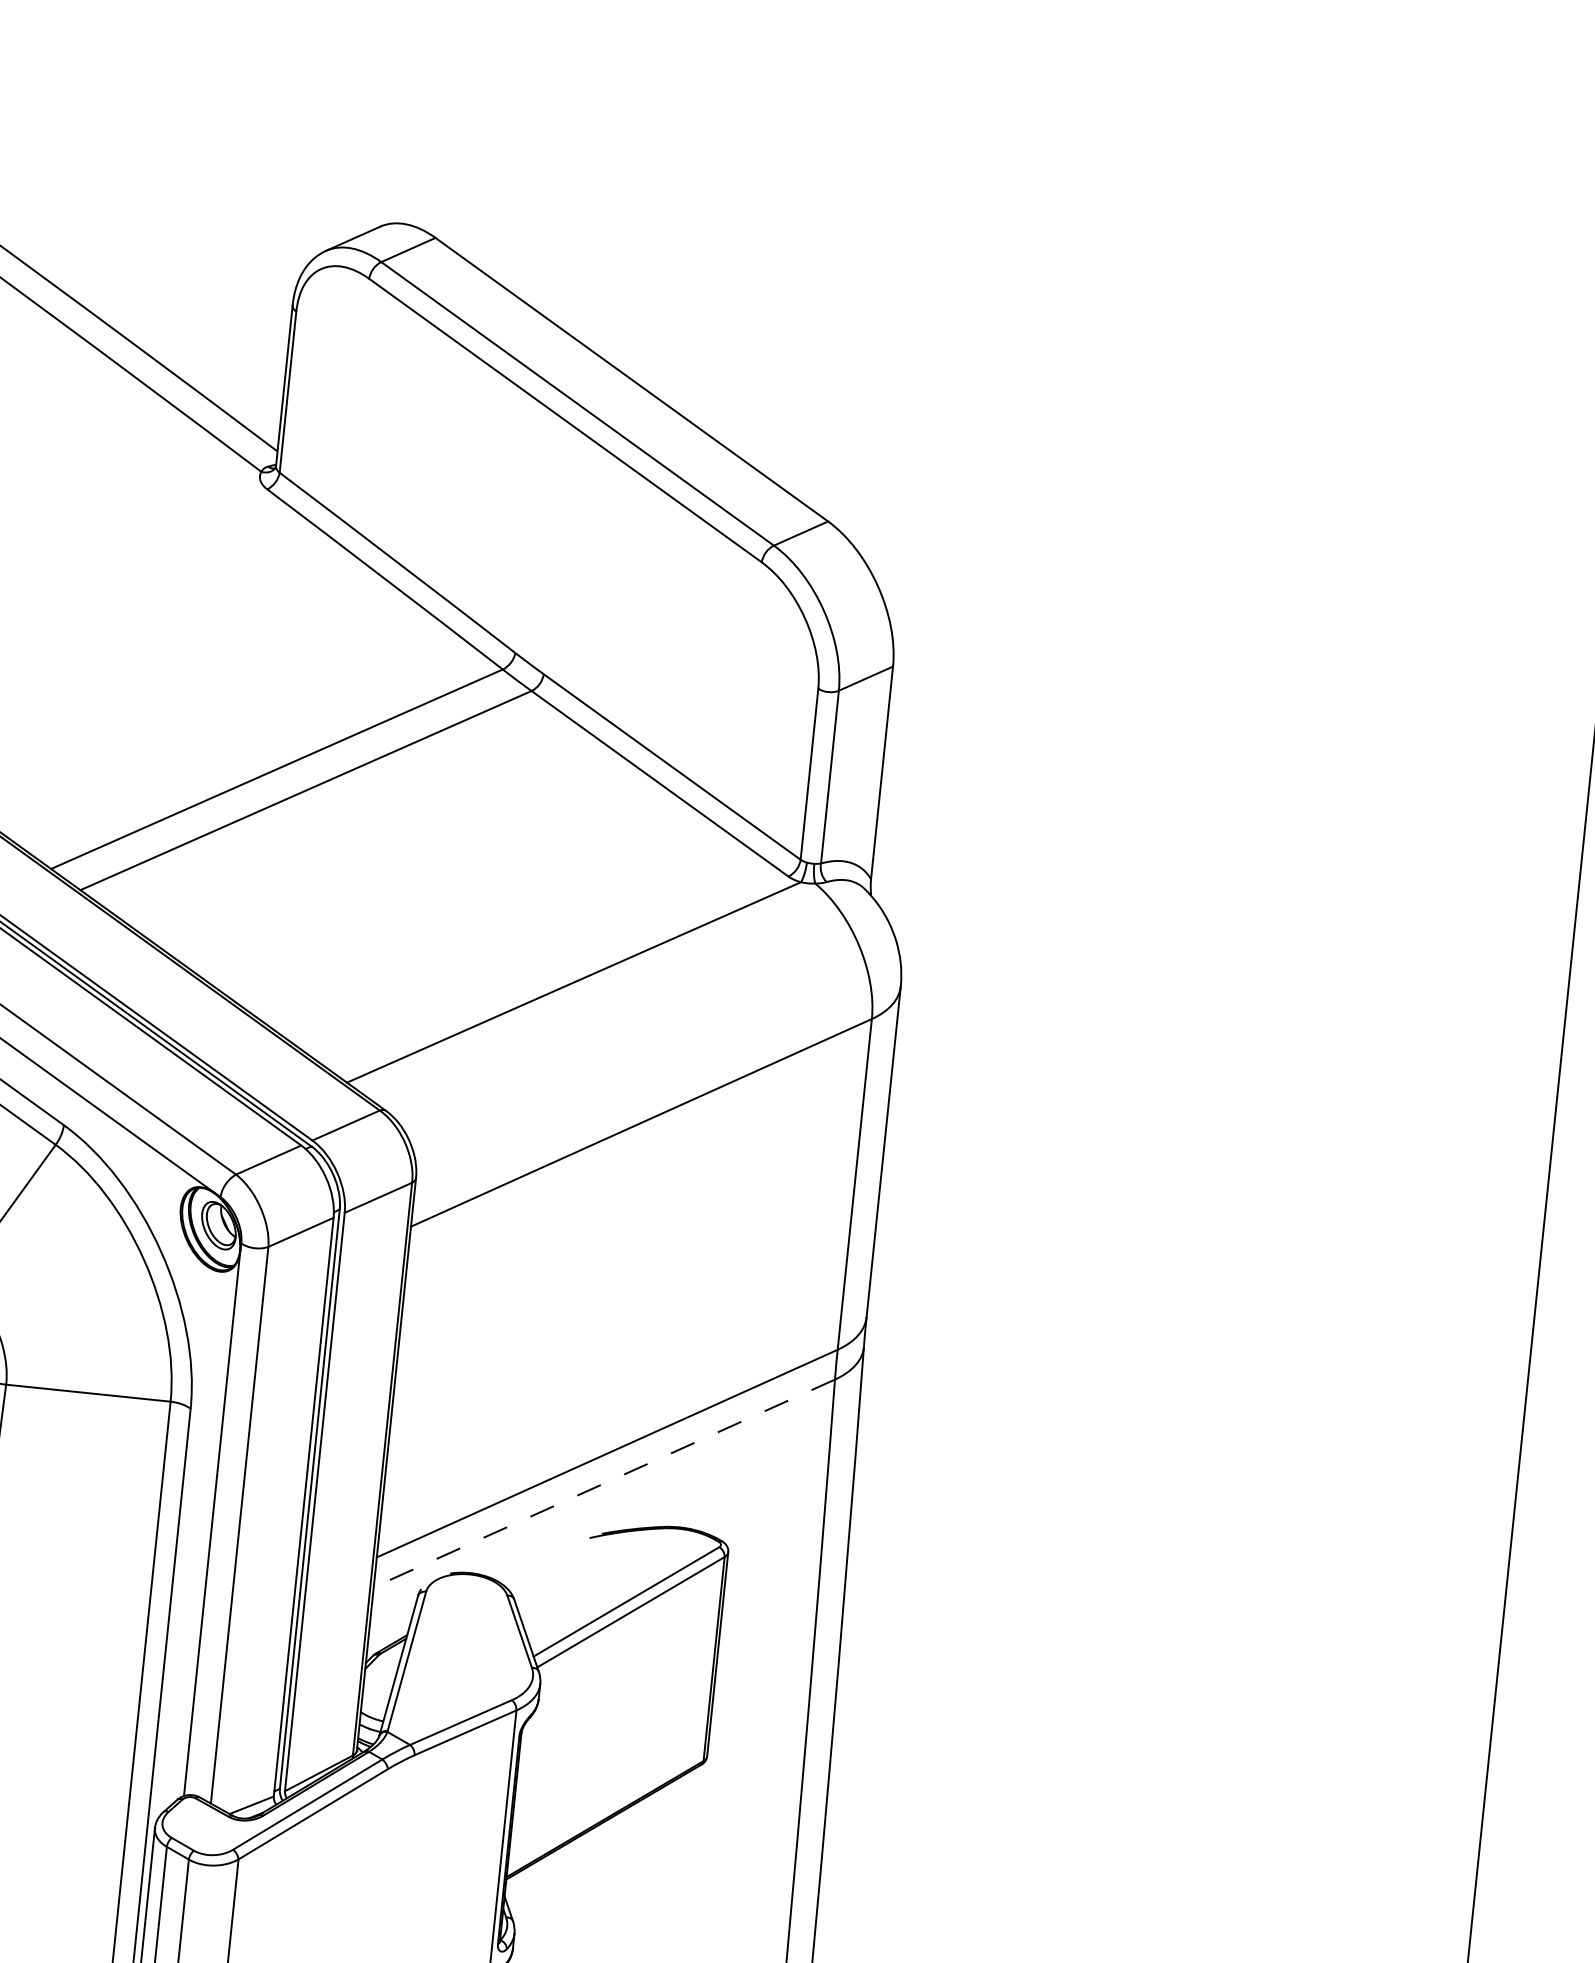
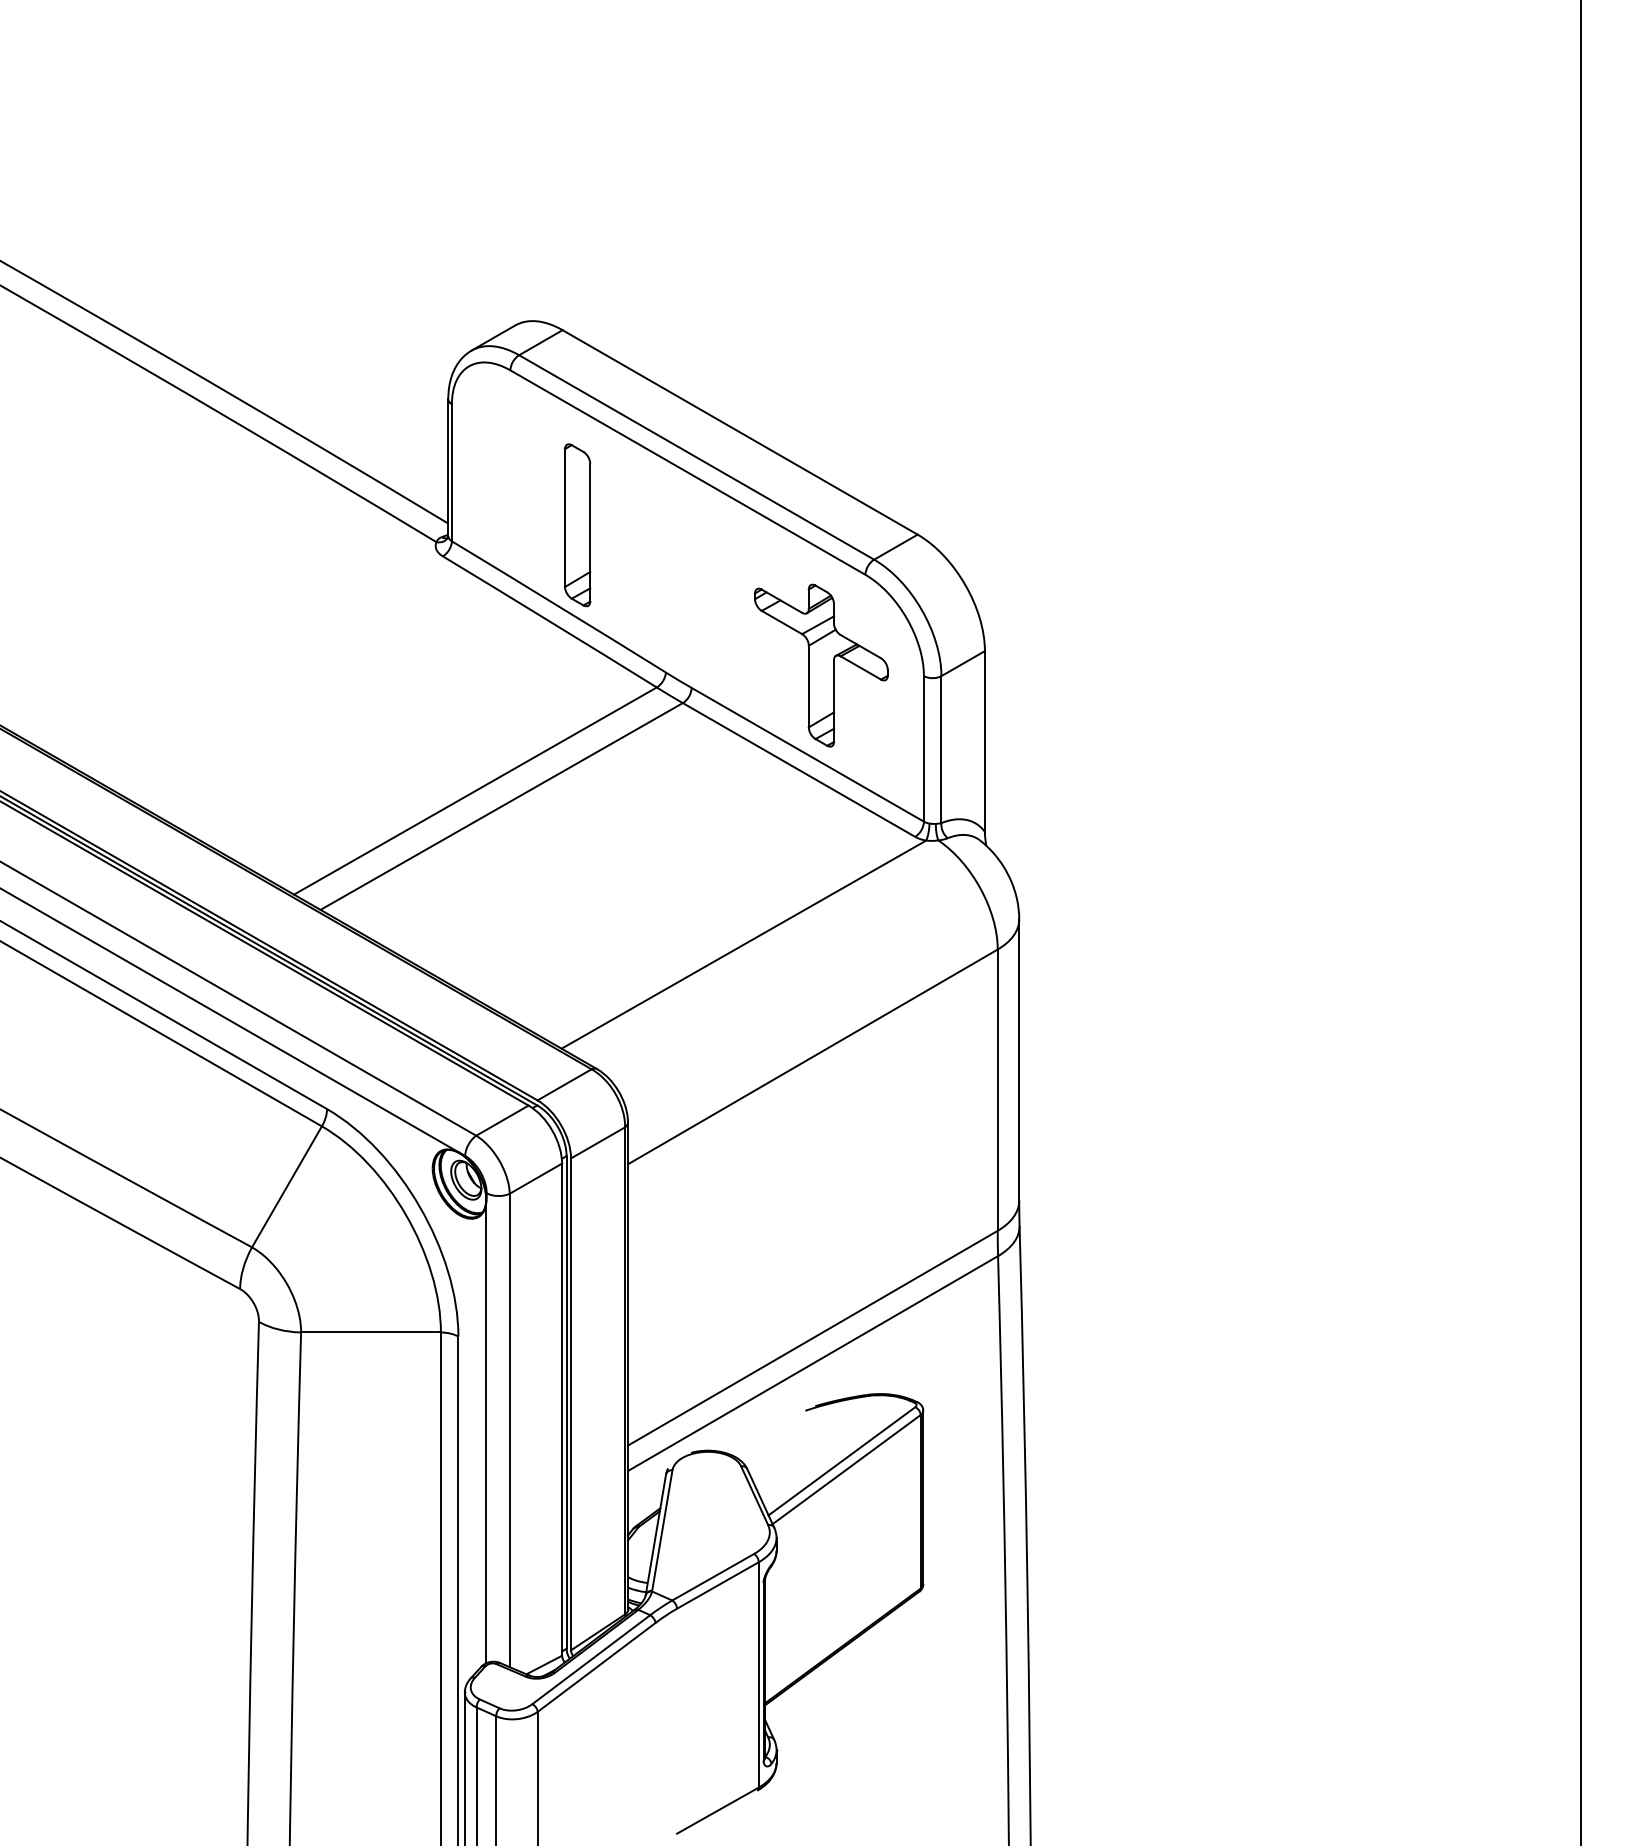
part: (429, 469) -> (577, 525), added
part: (699, 663) -> (821, 665), added
line: (604, 1483) -> (813, 1363), dashed -> solid

